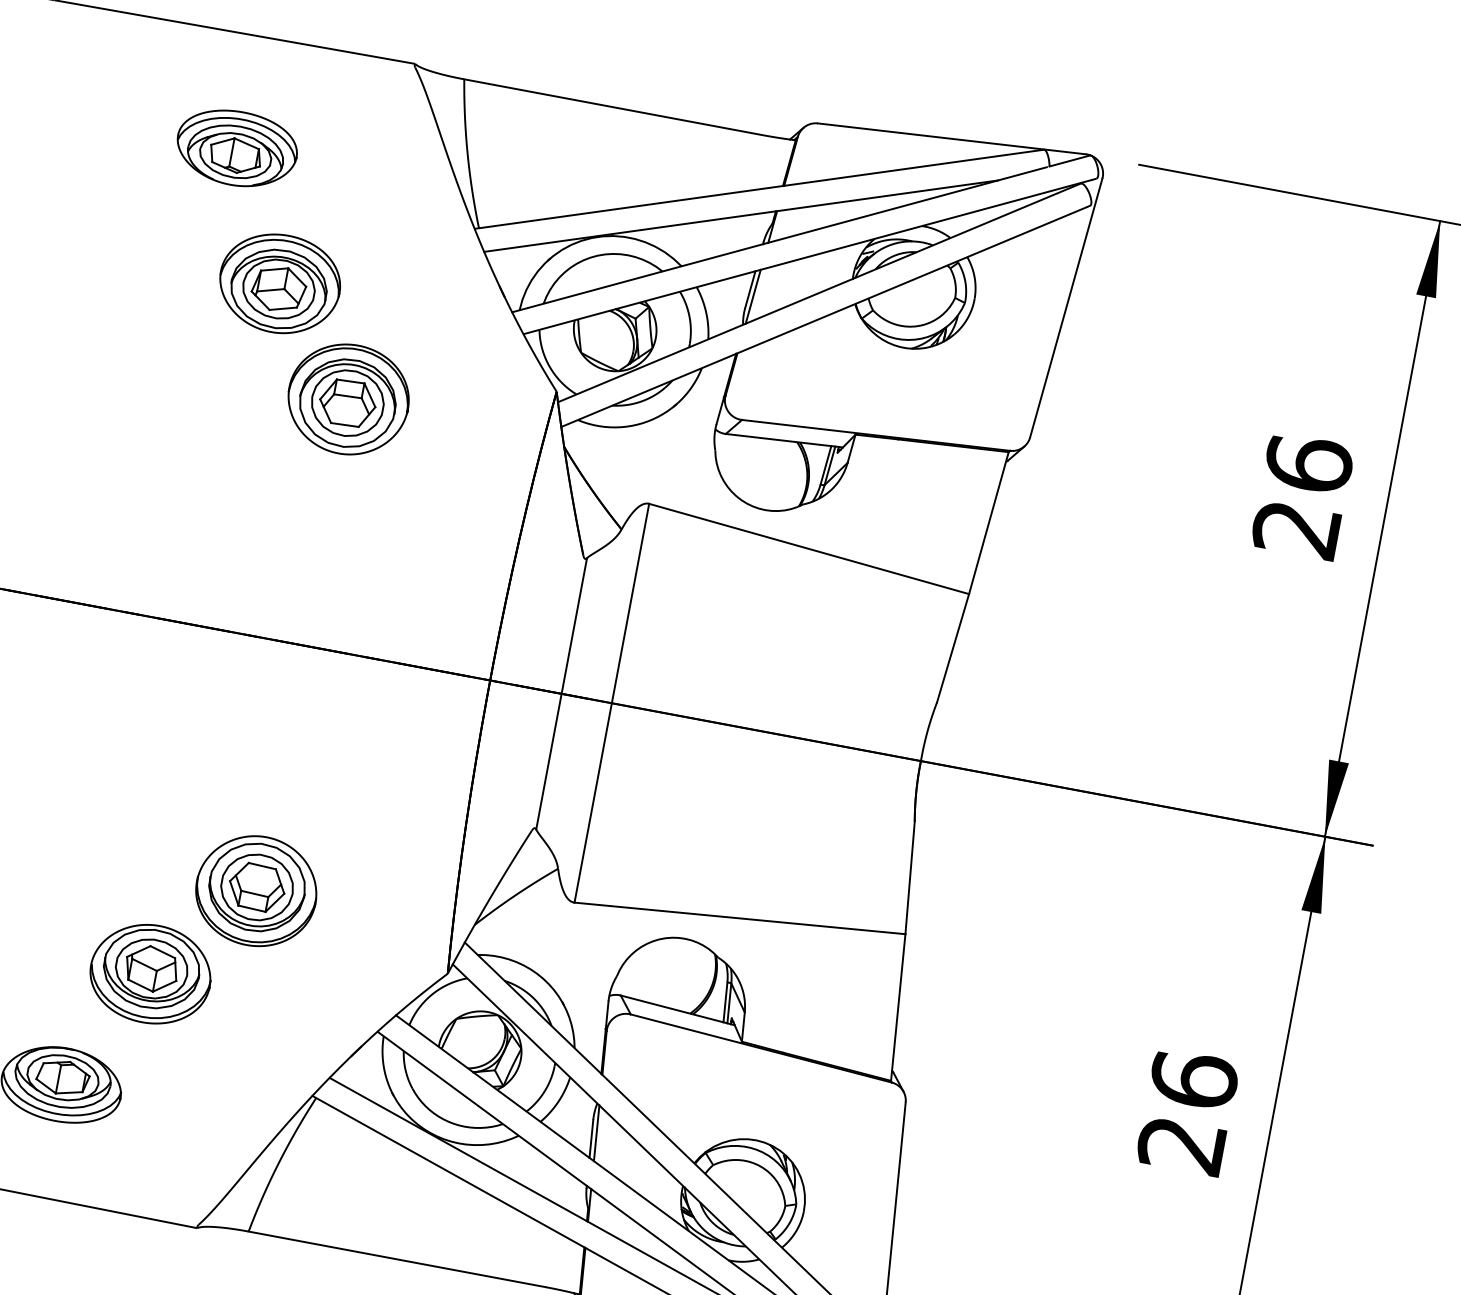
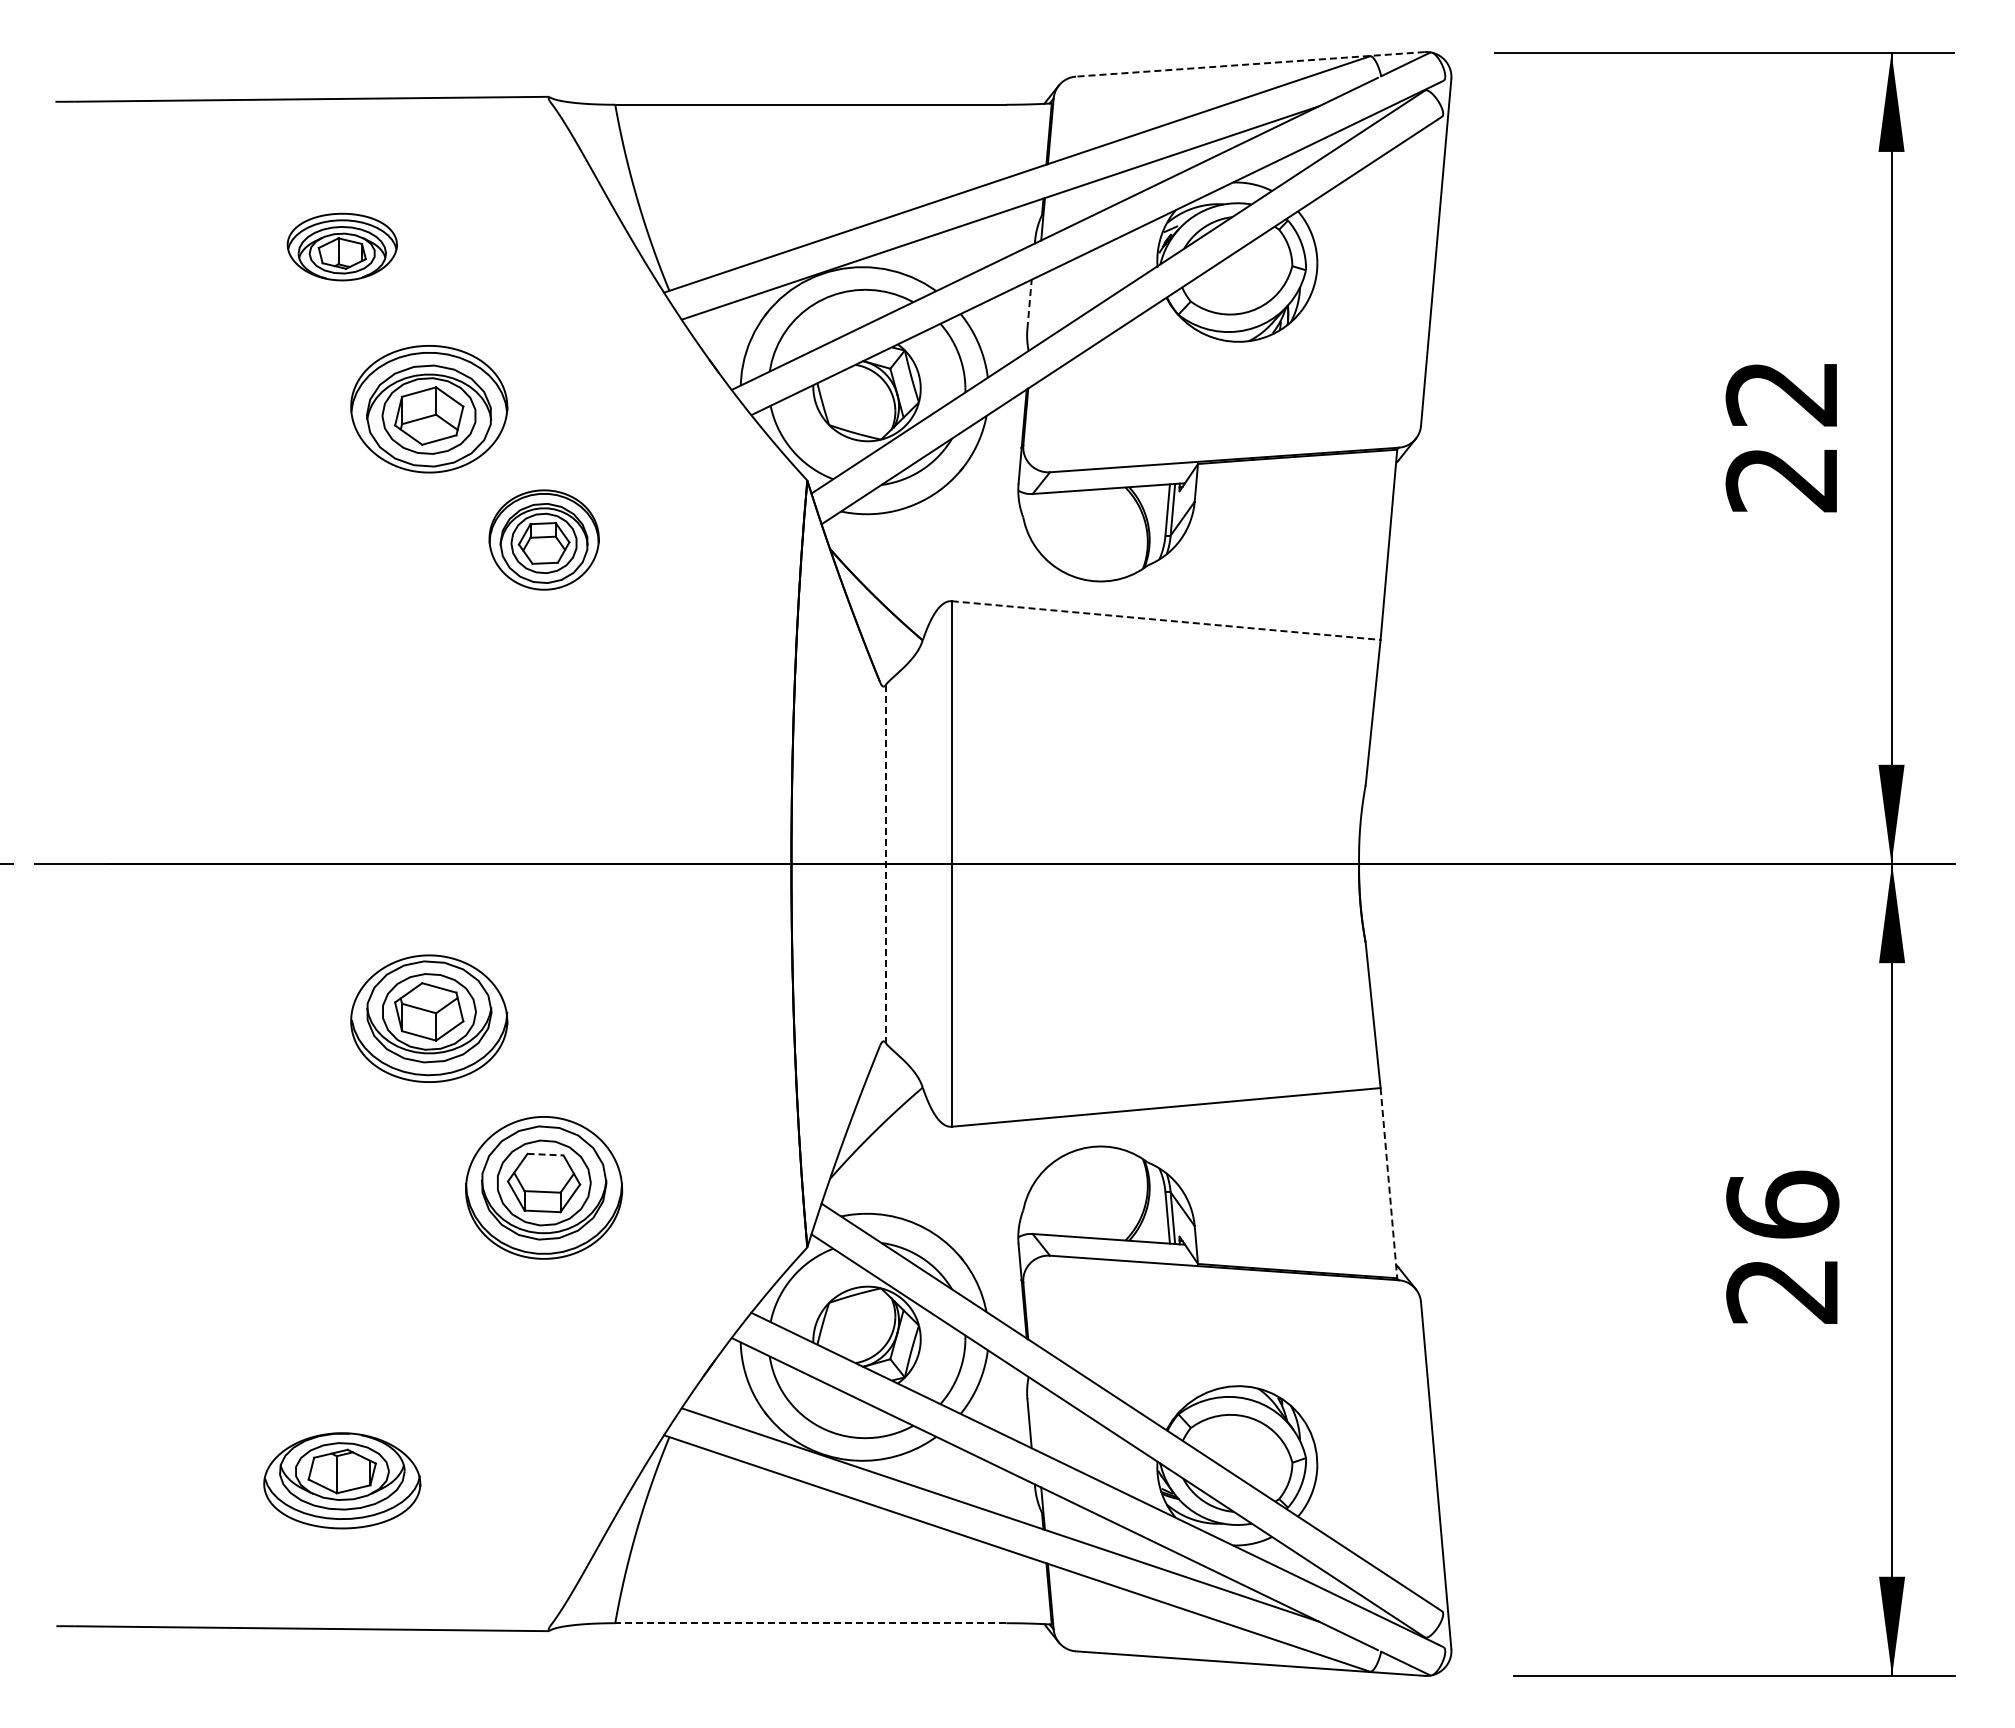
line: (952, 138) -> (1250, 64), solid -> dashed
part: (237, 148) -> (342, 246), size x0.7
line: (750, 289) -> (1029, 304), solid -> dashed
line: (752, 296) -> (1034, 312), removed
part: (348, 399) -> (544, 539), size x0.7
text: (1308, 463) -> (1781, 392), 26 -> 22
line: (809, 548) -> (1166, 620), solid -> dashed
line: (561, 693) -> (885, 863), solid -> dashed
line: (263, 866) -> (546, 1154), solid -> dashed
part: (150, 973) -> (429, 1018), moved
line: (897, 1007) -> (1388, 1183), solid -> dashed
line: (596, 1133) -> (1034, 1415), removed
line: (396, 1259) -> (810, 1623), solid -> dashed

